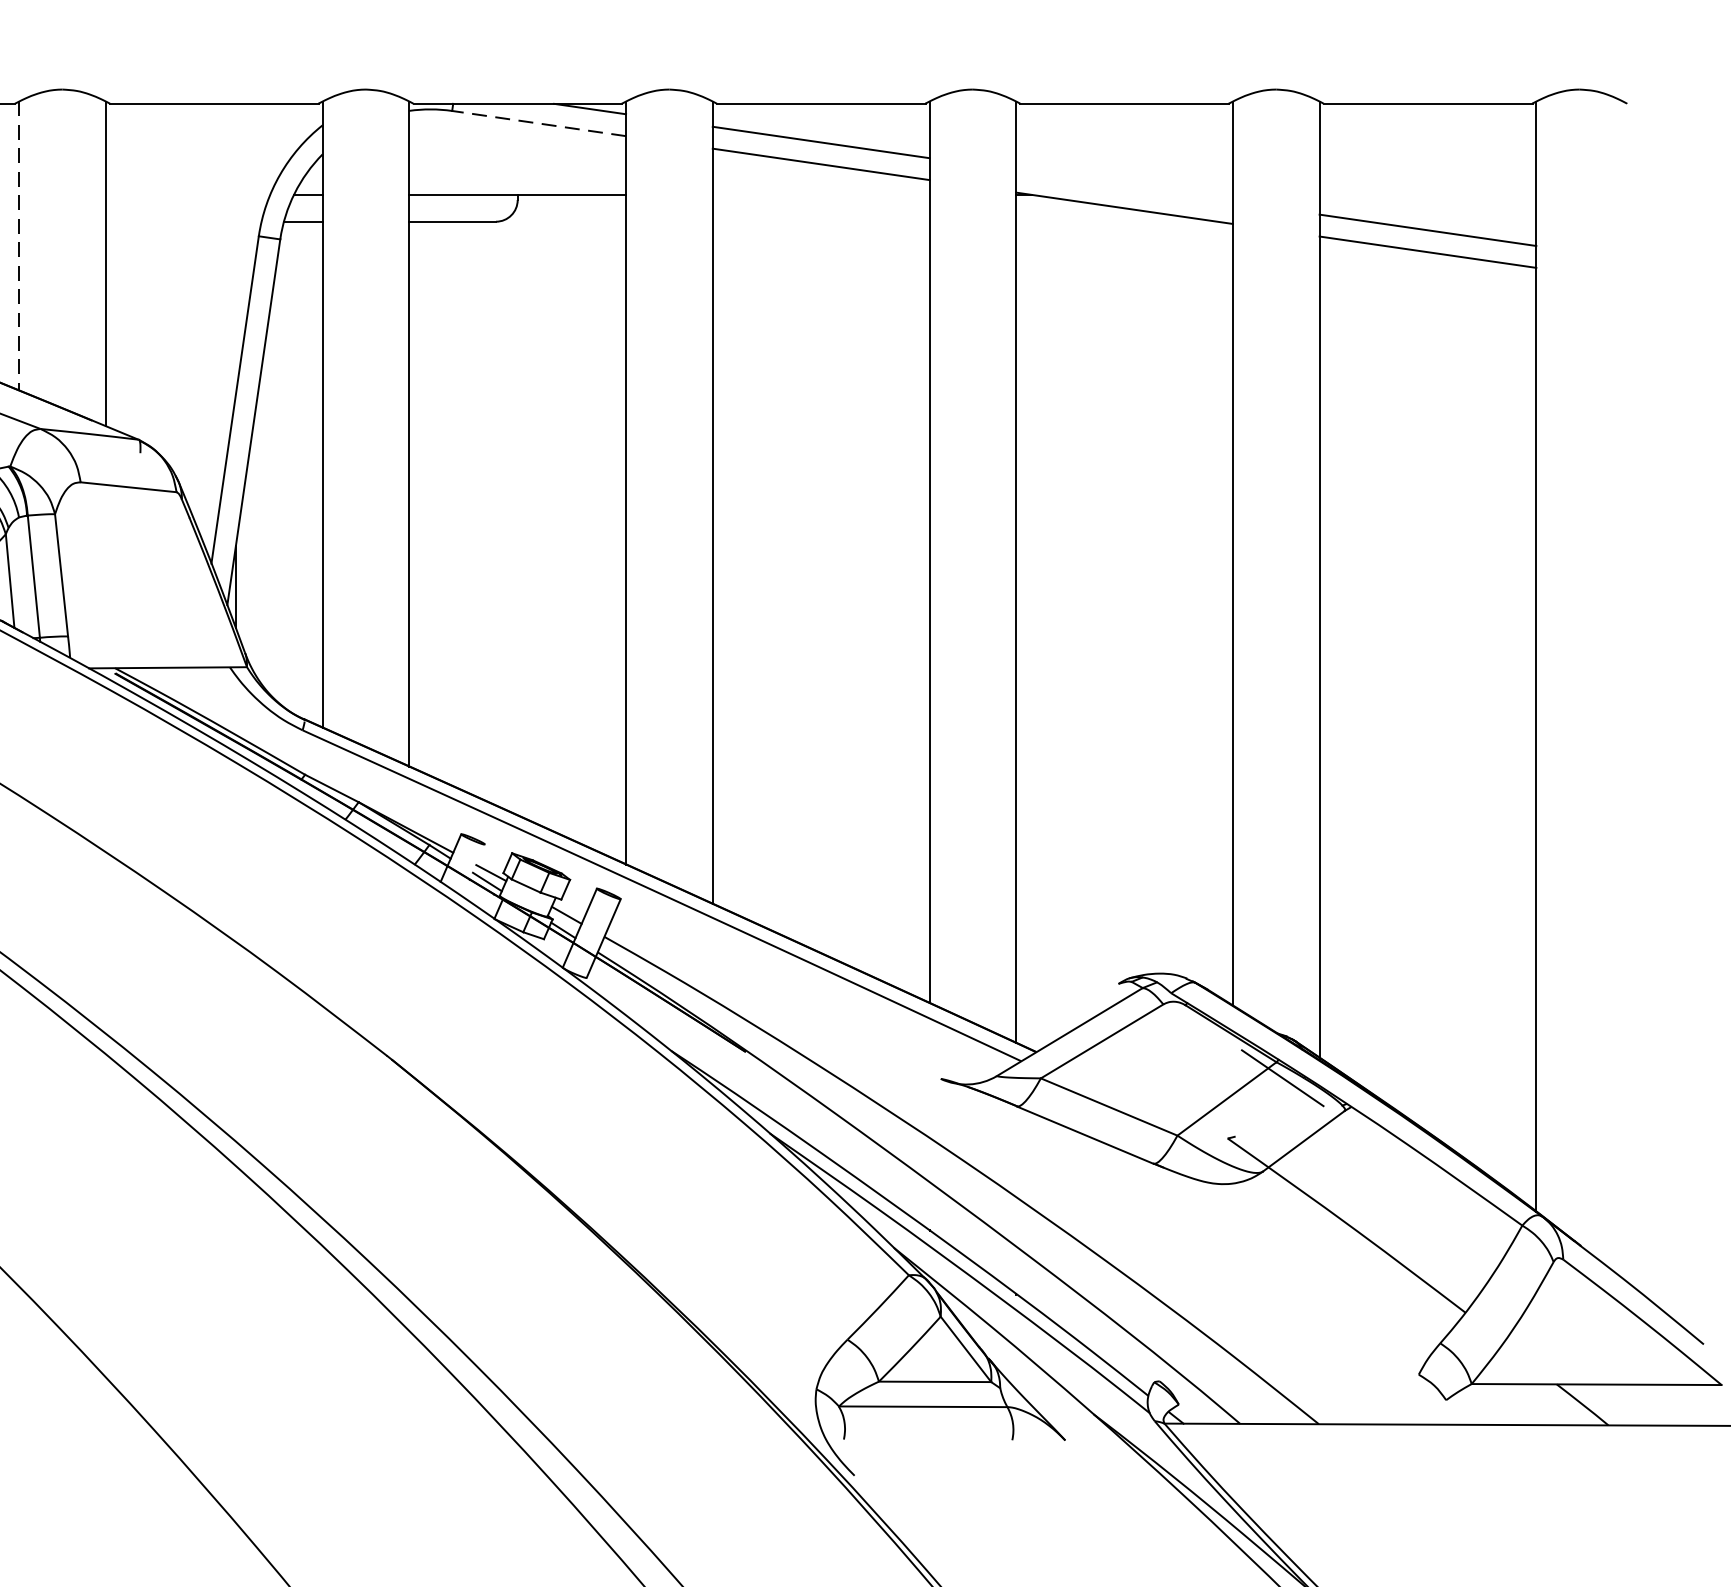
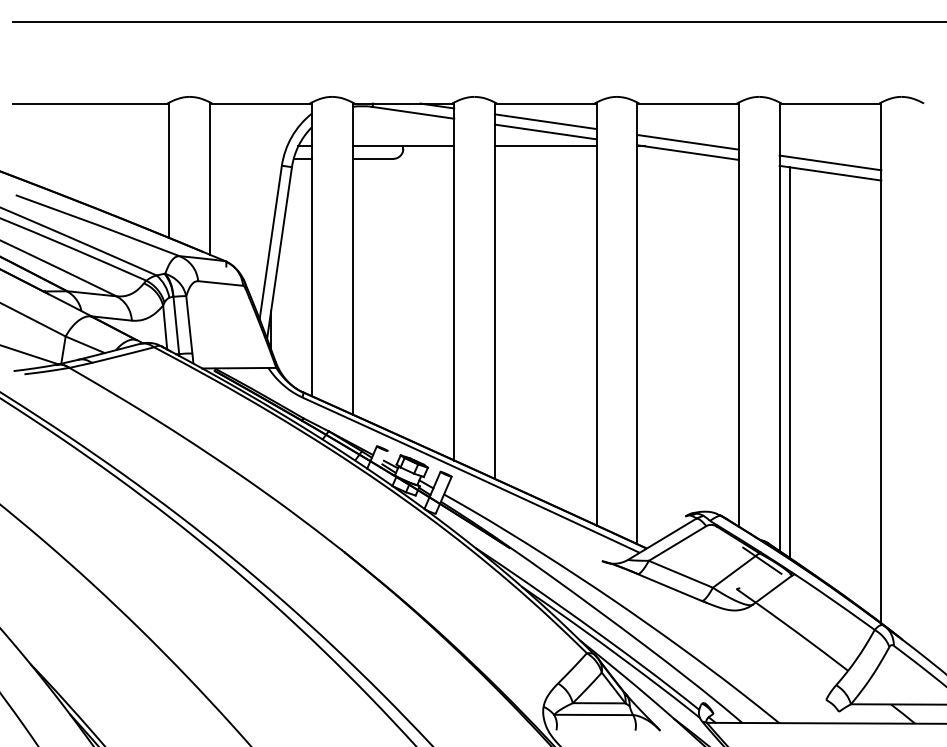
line: (537, 122) -> (412, 112), dashed -> solid
line: (1123, 184) -> (687, 141), added
line: (820, 195) -> (545, 146), added
line: (19, 246) -> (169, 170), dashed -> solid
line: (1340, 655) -> (789, 362), added

